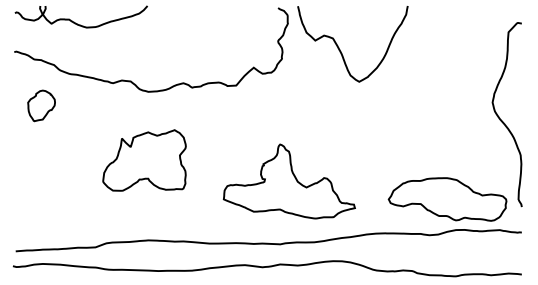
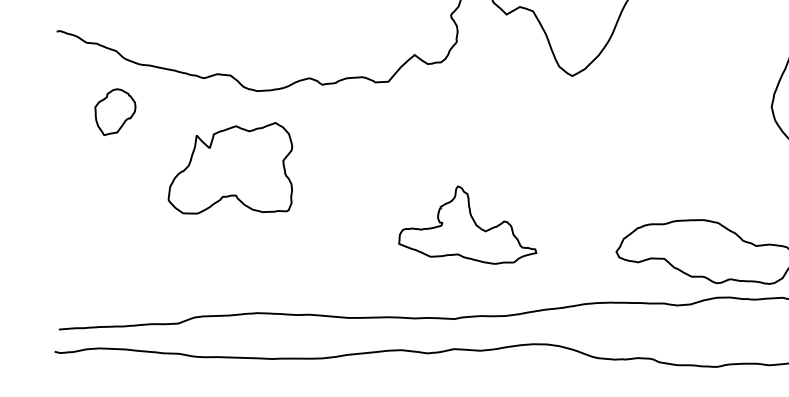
part: (41, 105) -> (115, 111), moved
part: (144, 160) -> (230, 168), moved
part: (288, 181) -> (466, 225), size x0.7

